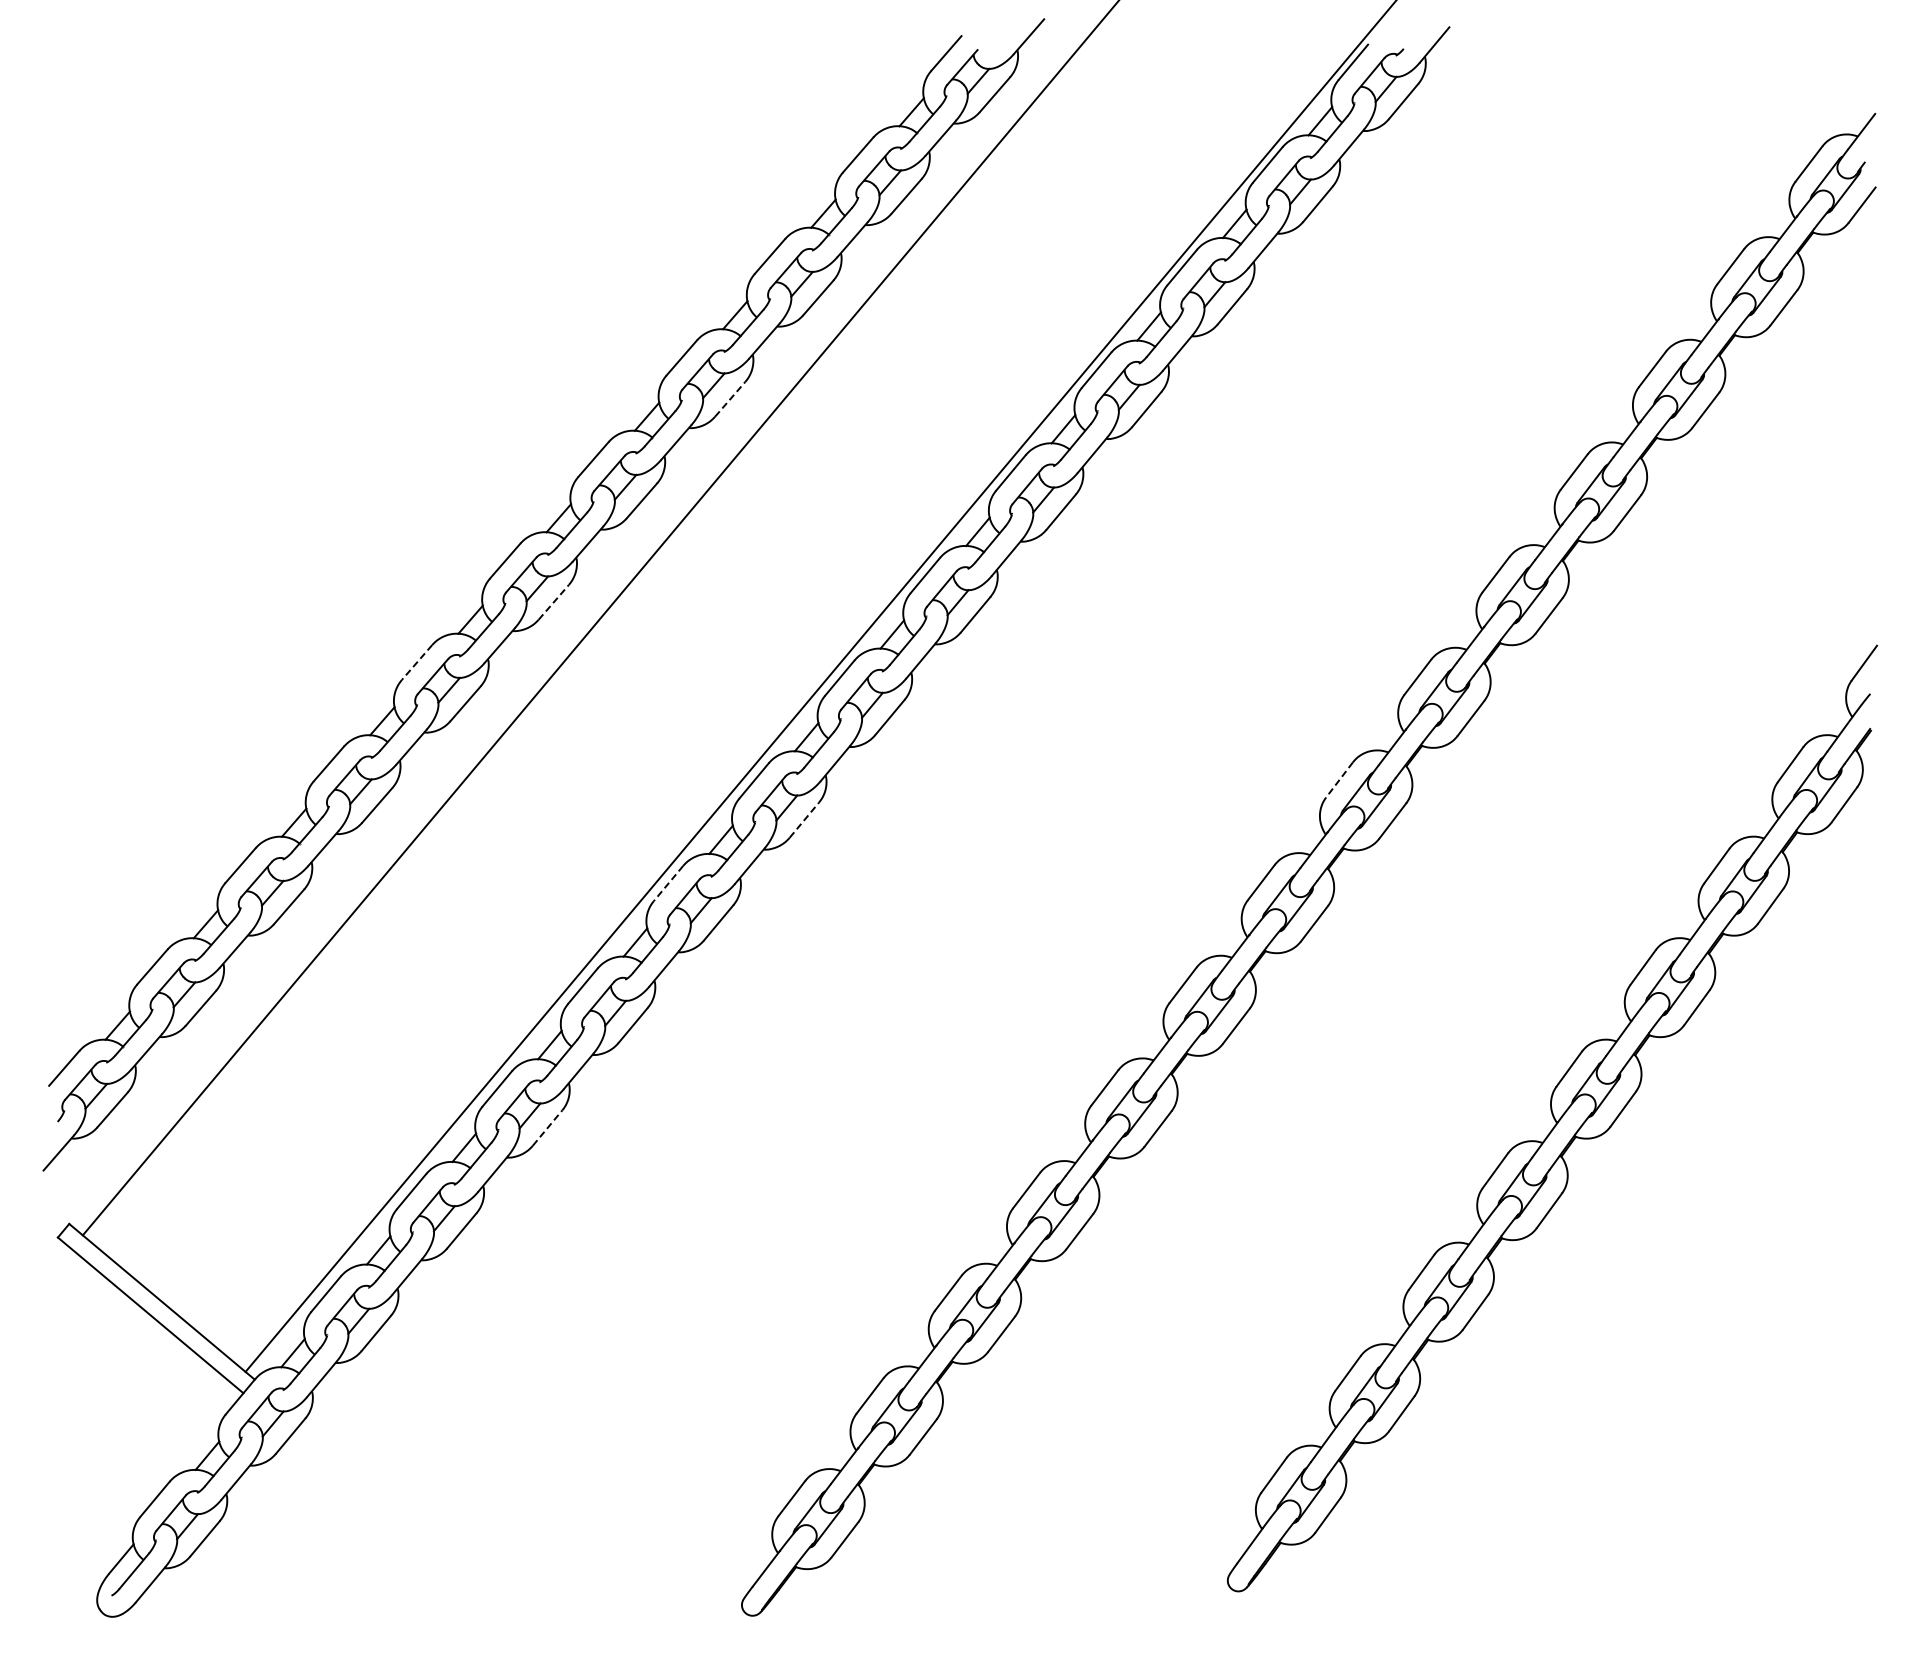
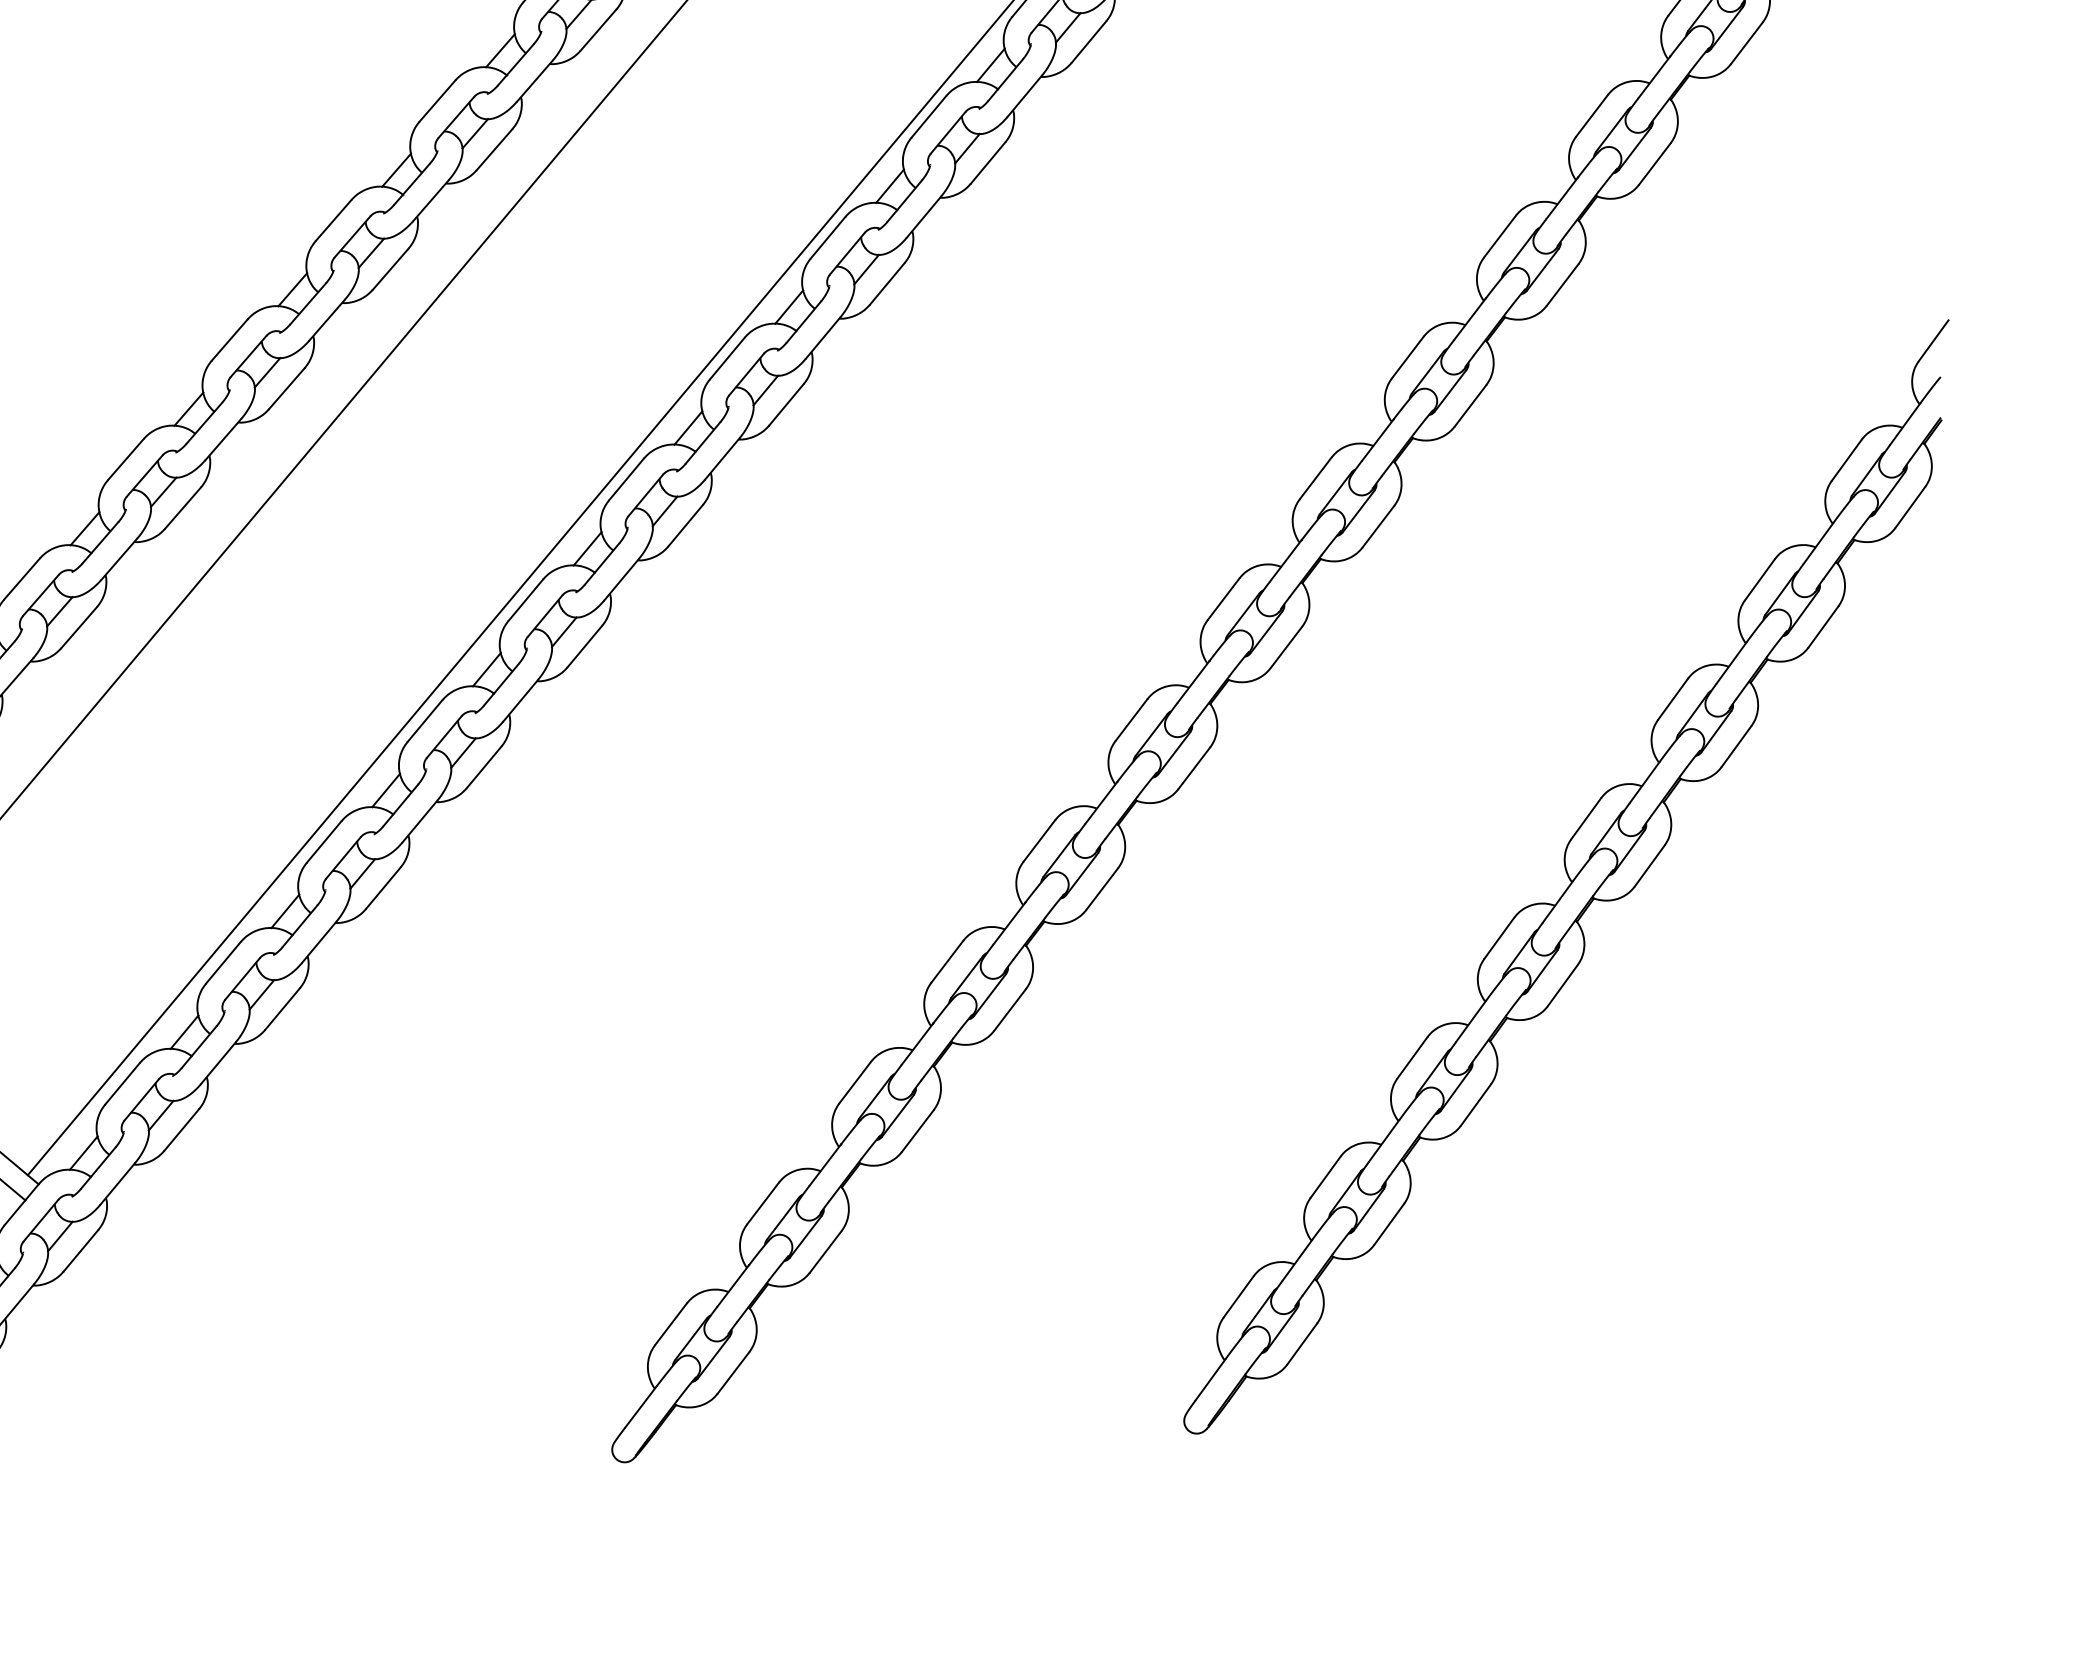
line: (730, 398) -> (598, 29), dashed -> solid
line: (554, 602) -> (391, 269), dashed -> solid
line: (417, 662) -> (230, 340), dashed -> solid
line: (1339, 780) -> (1315, 478), dashed -> solid
line: (804, 820) -> (685, 526), dashed -> solid
line: (668, 883) -> (525, 600), dashed -> solid
line: (547, 1128) -> (383, 888), dashed -> solid

